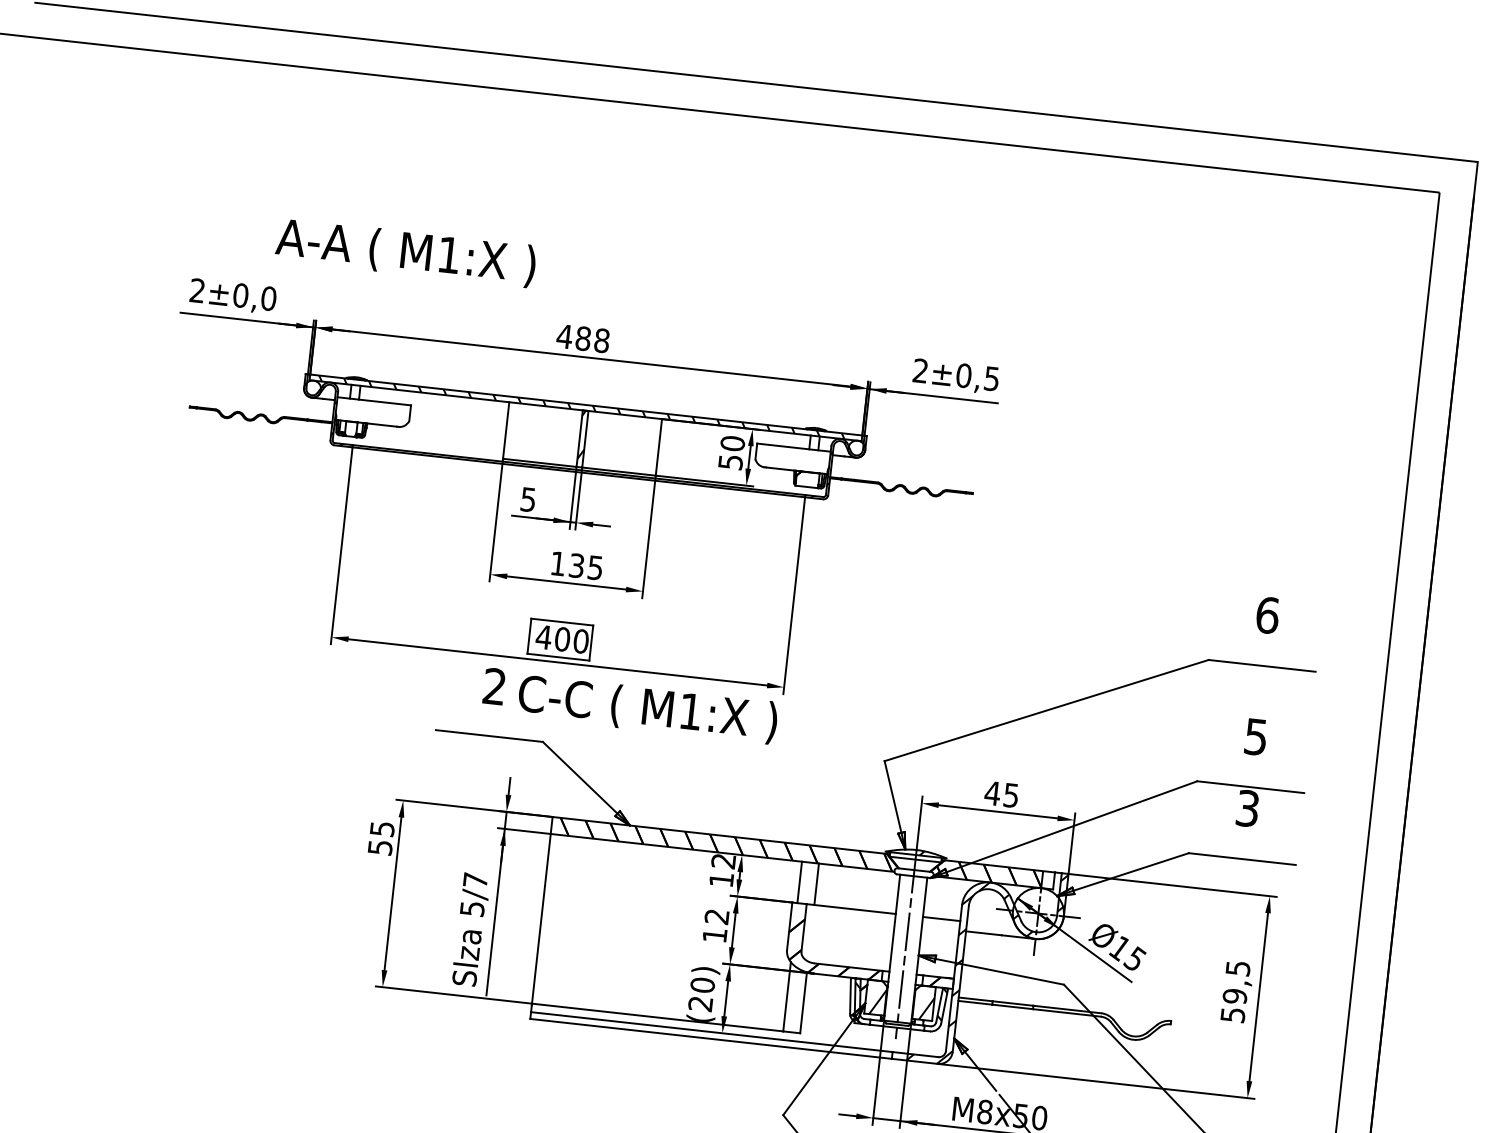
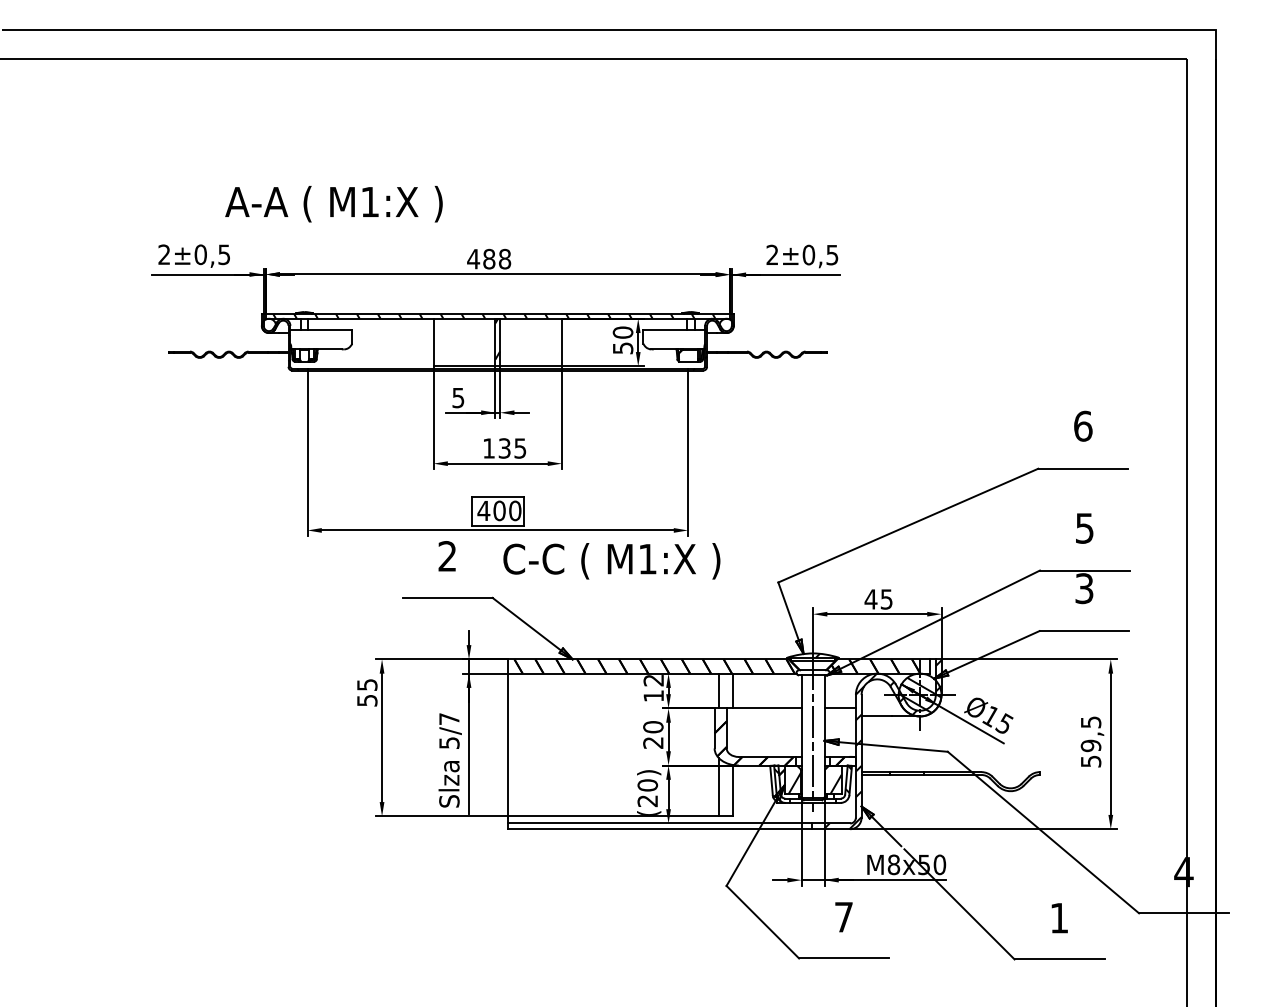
text: (269, 298) -> (224, 254), ±0,0 -> ±0,5
text: (647, 709) -> (611, 561), moved
hatch: (1037, 912) -> (919, 694), added
text: (716, 925) -> (653, 734), 12 -> 20

